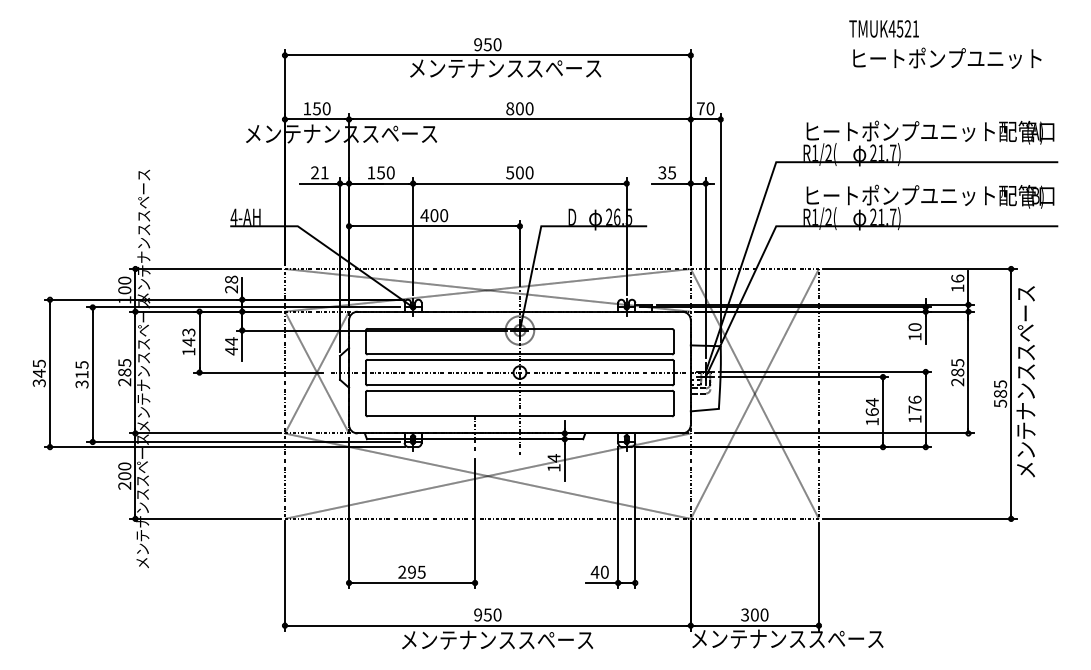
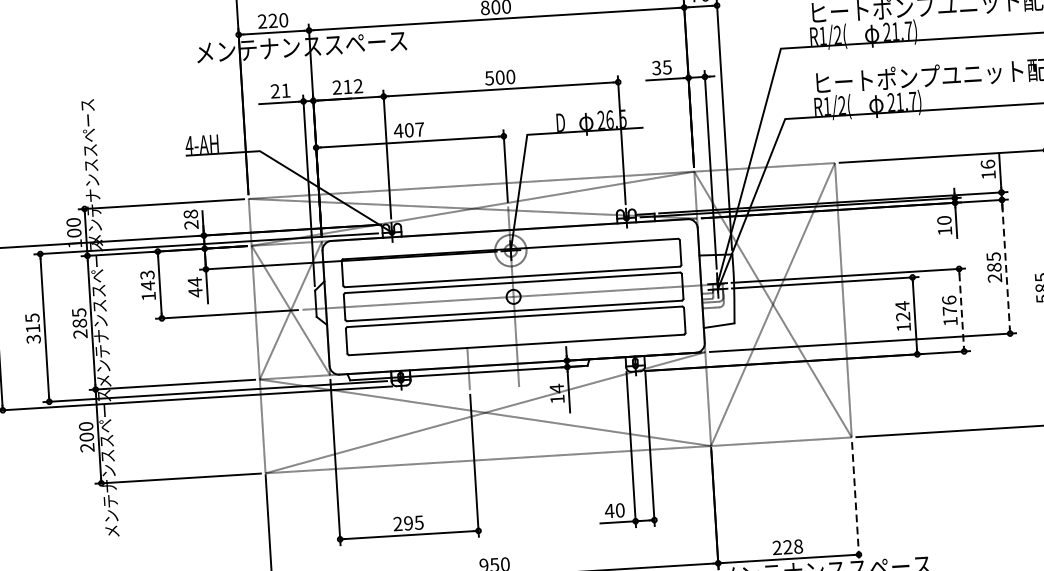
text: (311, 108) -> (267, 20), 150 -> 220
text: (380, 172) -> (347, 86), 150 -> 212
text: (444, 215) -> (420, 129), 400 -> 407
line: (968, 372) -> (1006, 266), solid -> dashed
line: (925, 410) -> (961, 311), solid -> dashed
text: (871, 412) -> (902, 317), 164 -> 124
line: (818, 577) -> (855, 501), solid -> dashed
text: (754, 614) -> (787, 546), 300 -> 228

